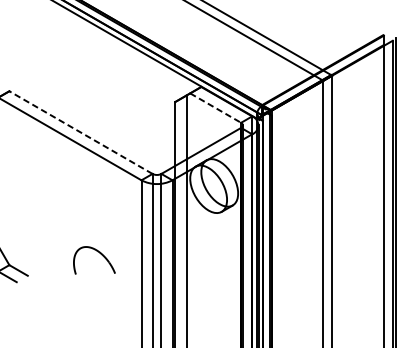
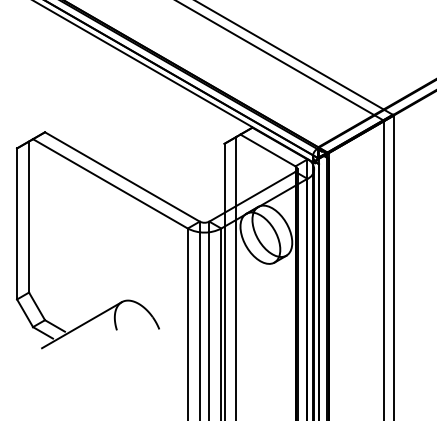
line: (215, 108) -> (267, 150), dashed -> solid
line: (80, 132) -> (121, 176), dashed -> solid
line: (43, 270) -> (81, 325), added

